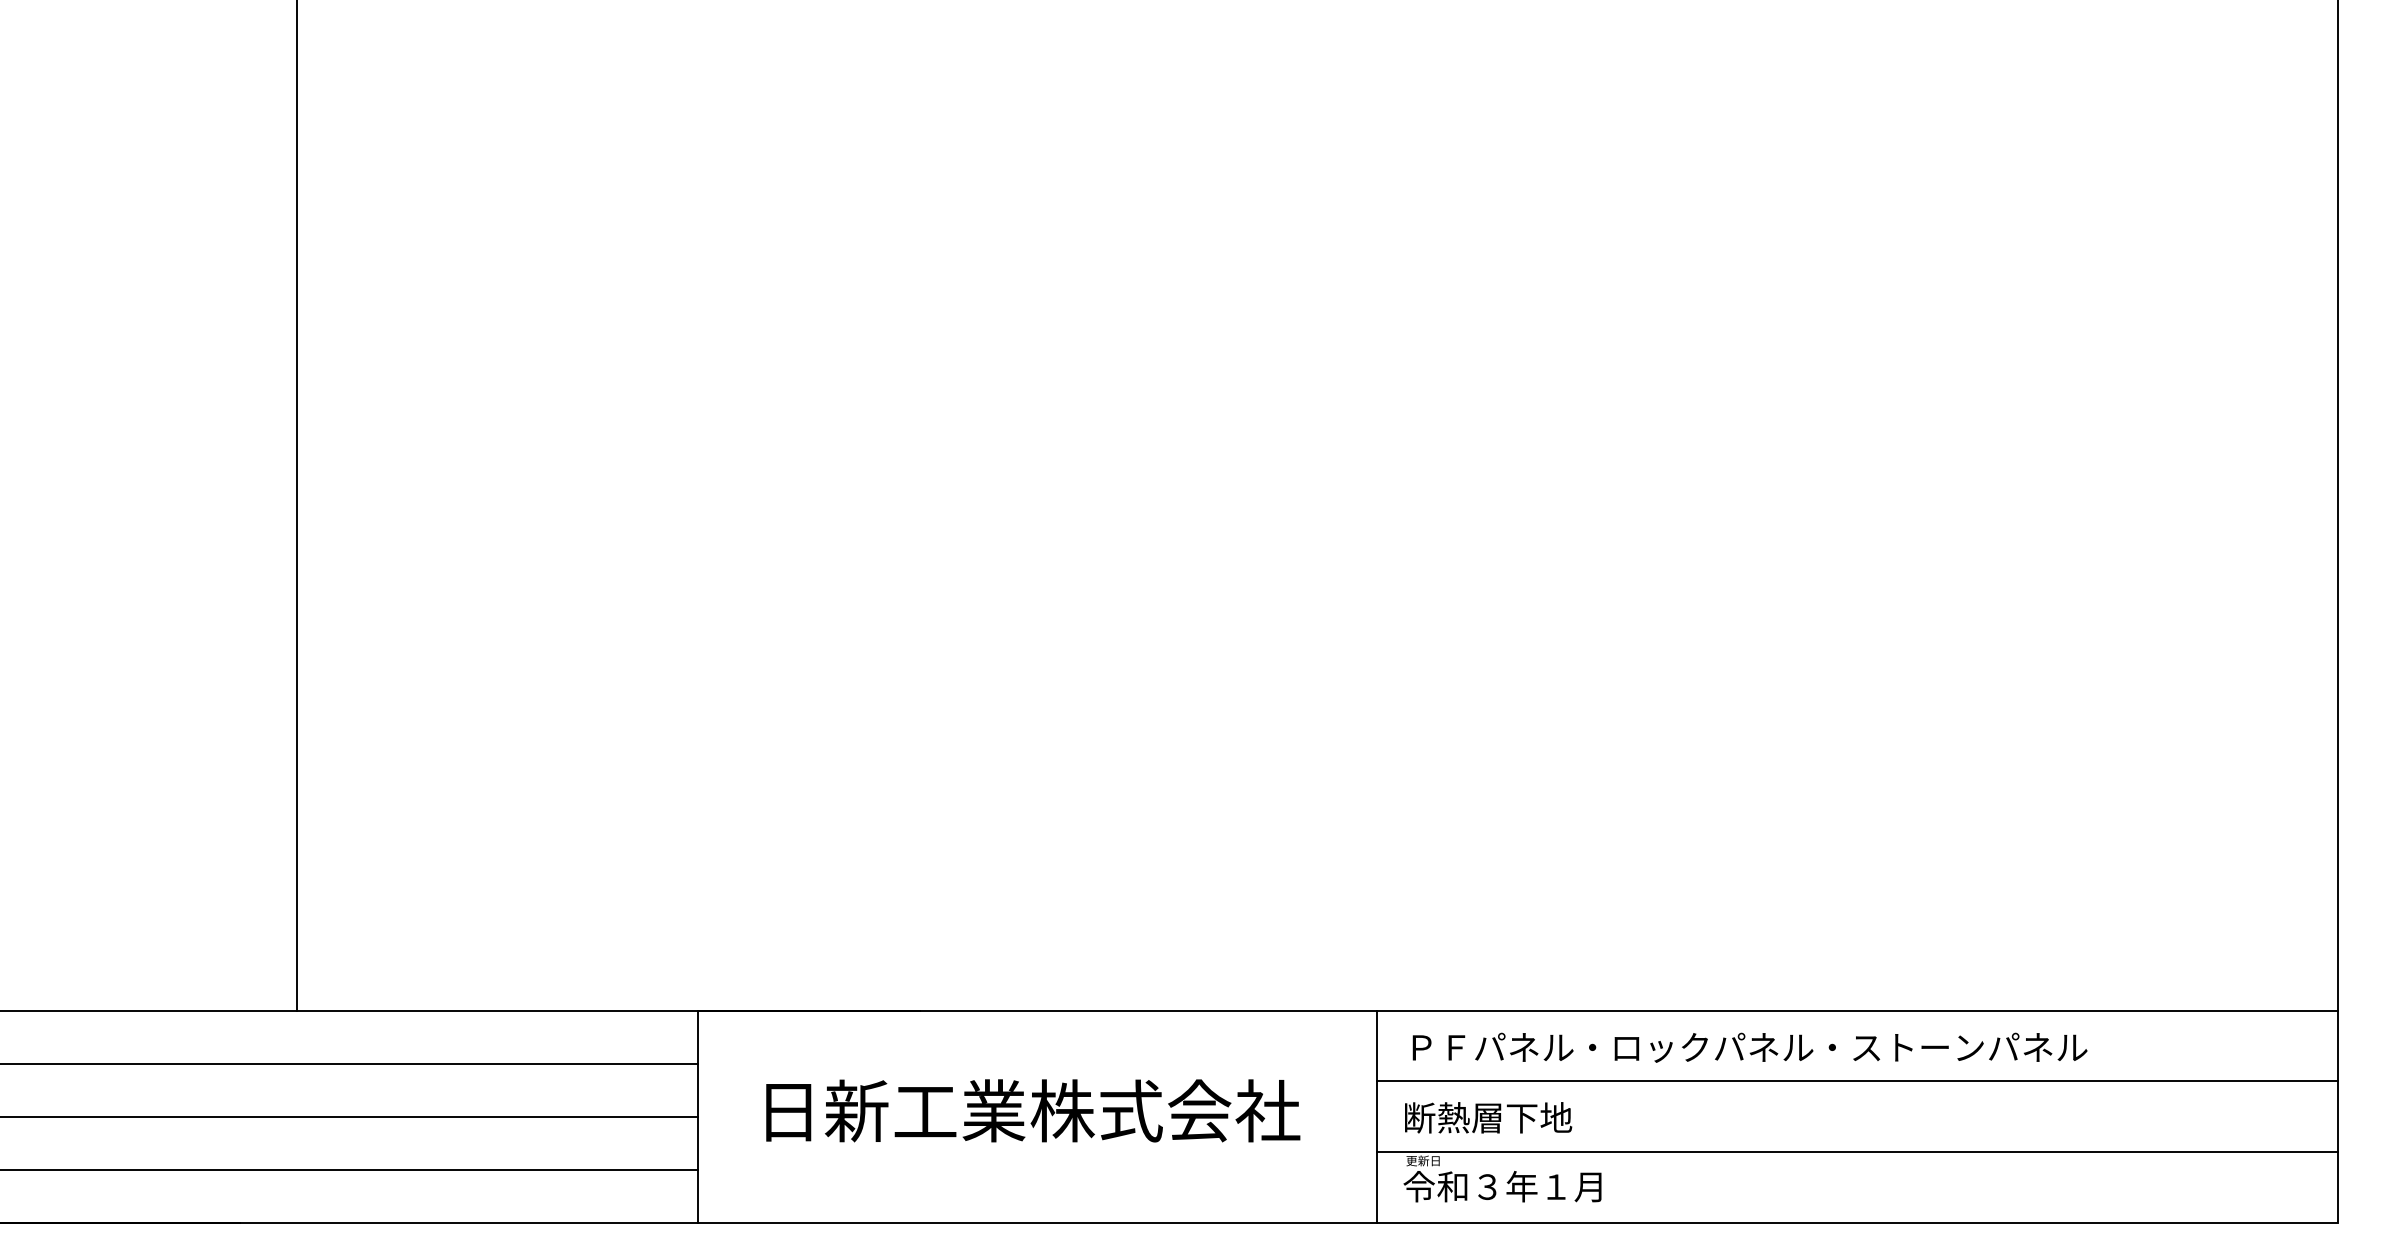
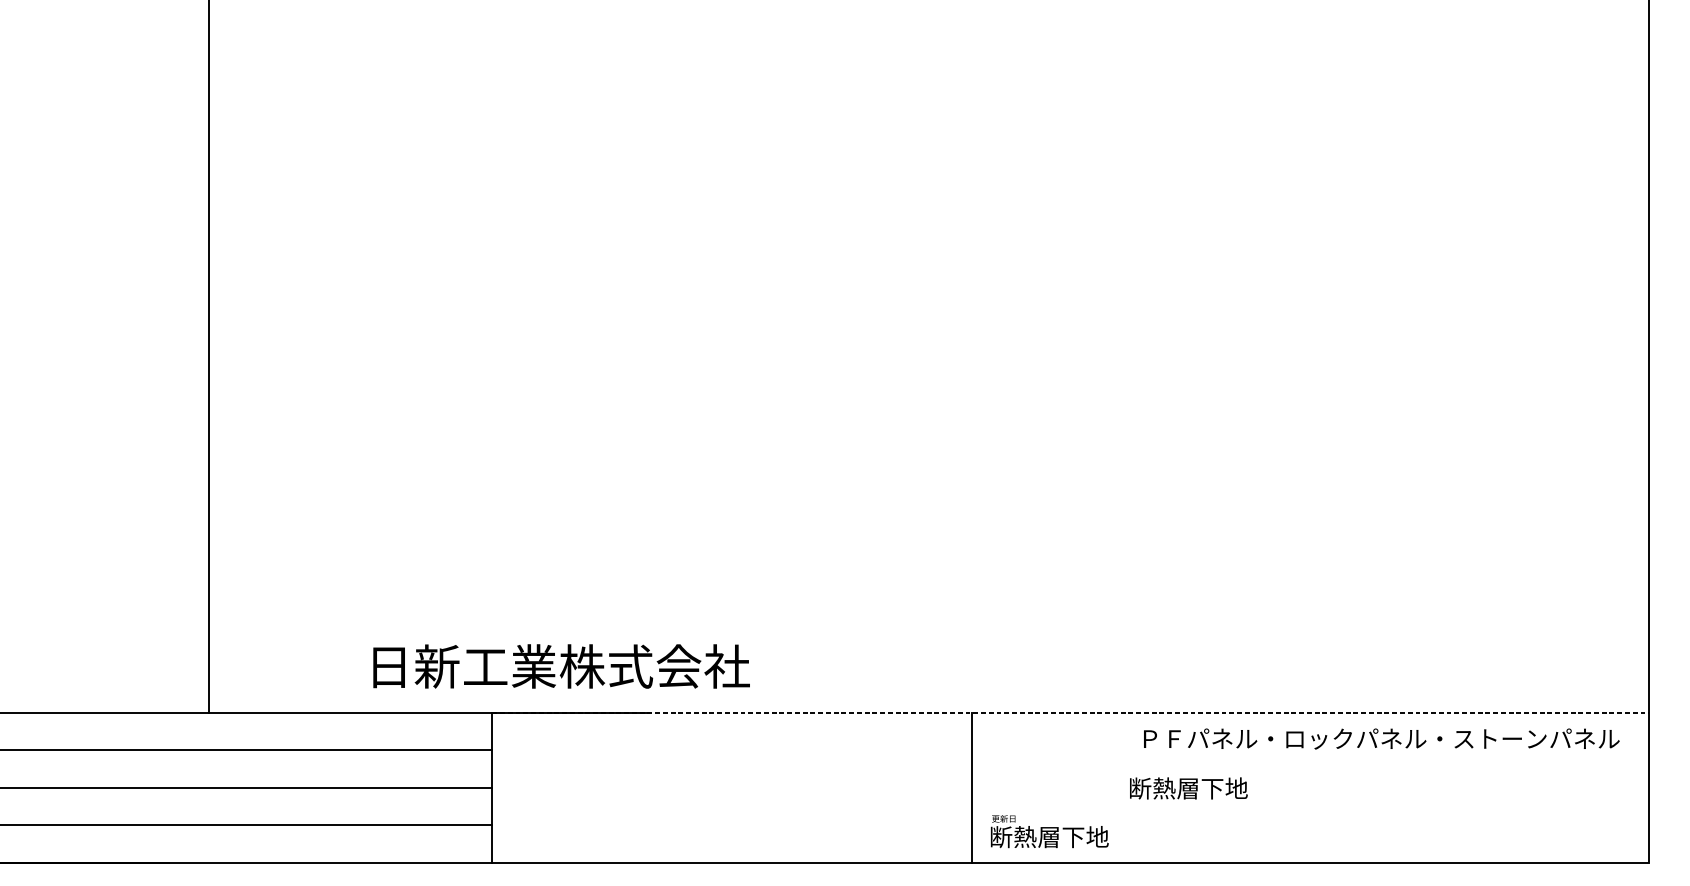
line: (1517, 1010) -> (1070, 712), solid -> dashed
text: (1749, 1047) -> (1381, 738), moved
line: (1857, 1081) -> (1310, 762), removed
text: (1033, 1110) -> (561, 666), moved
text: (1488, 1117) -> (1188, 788), moved
line: (1857, 1152) -> (1310, 812), removed
text: (1502, 1186) -> (1059, 836), 令和３年１月 -> 断熱層下地

